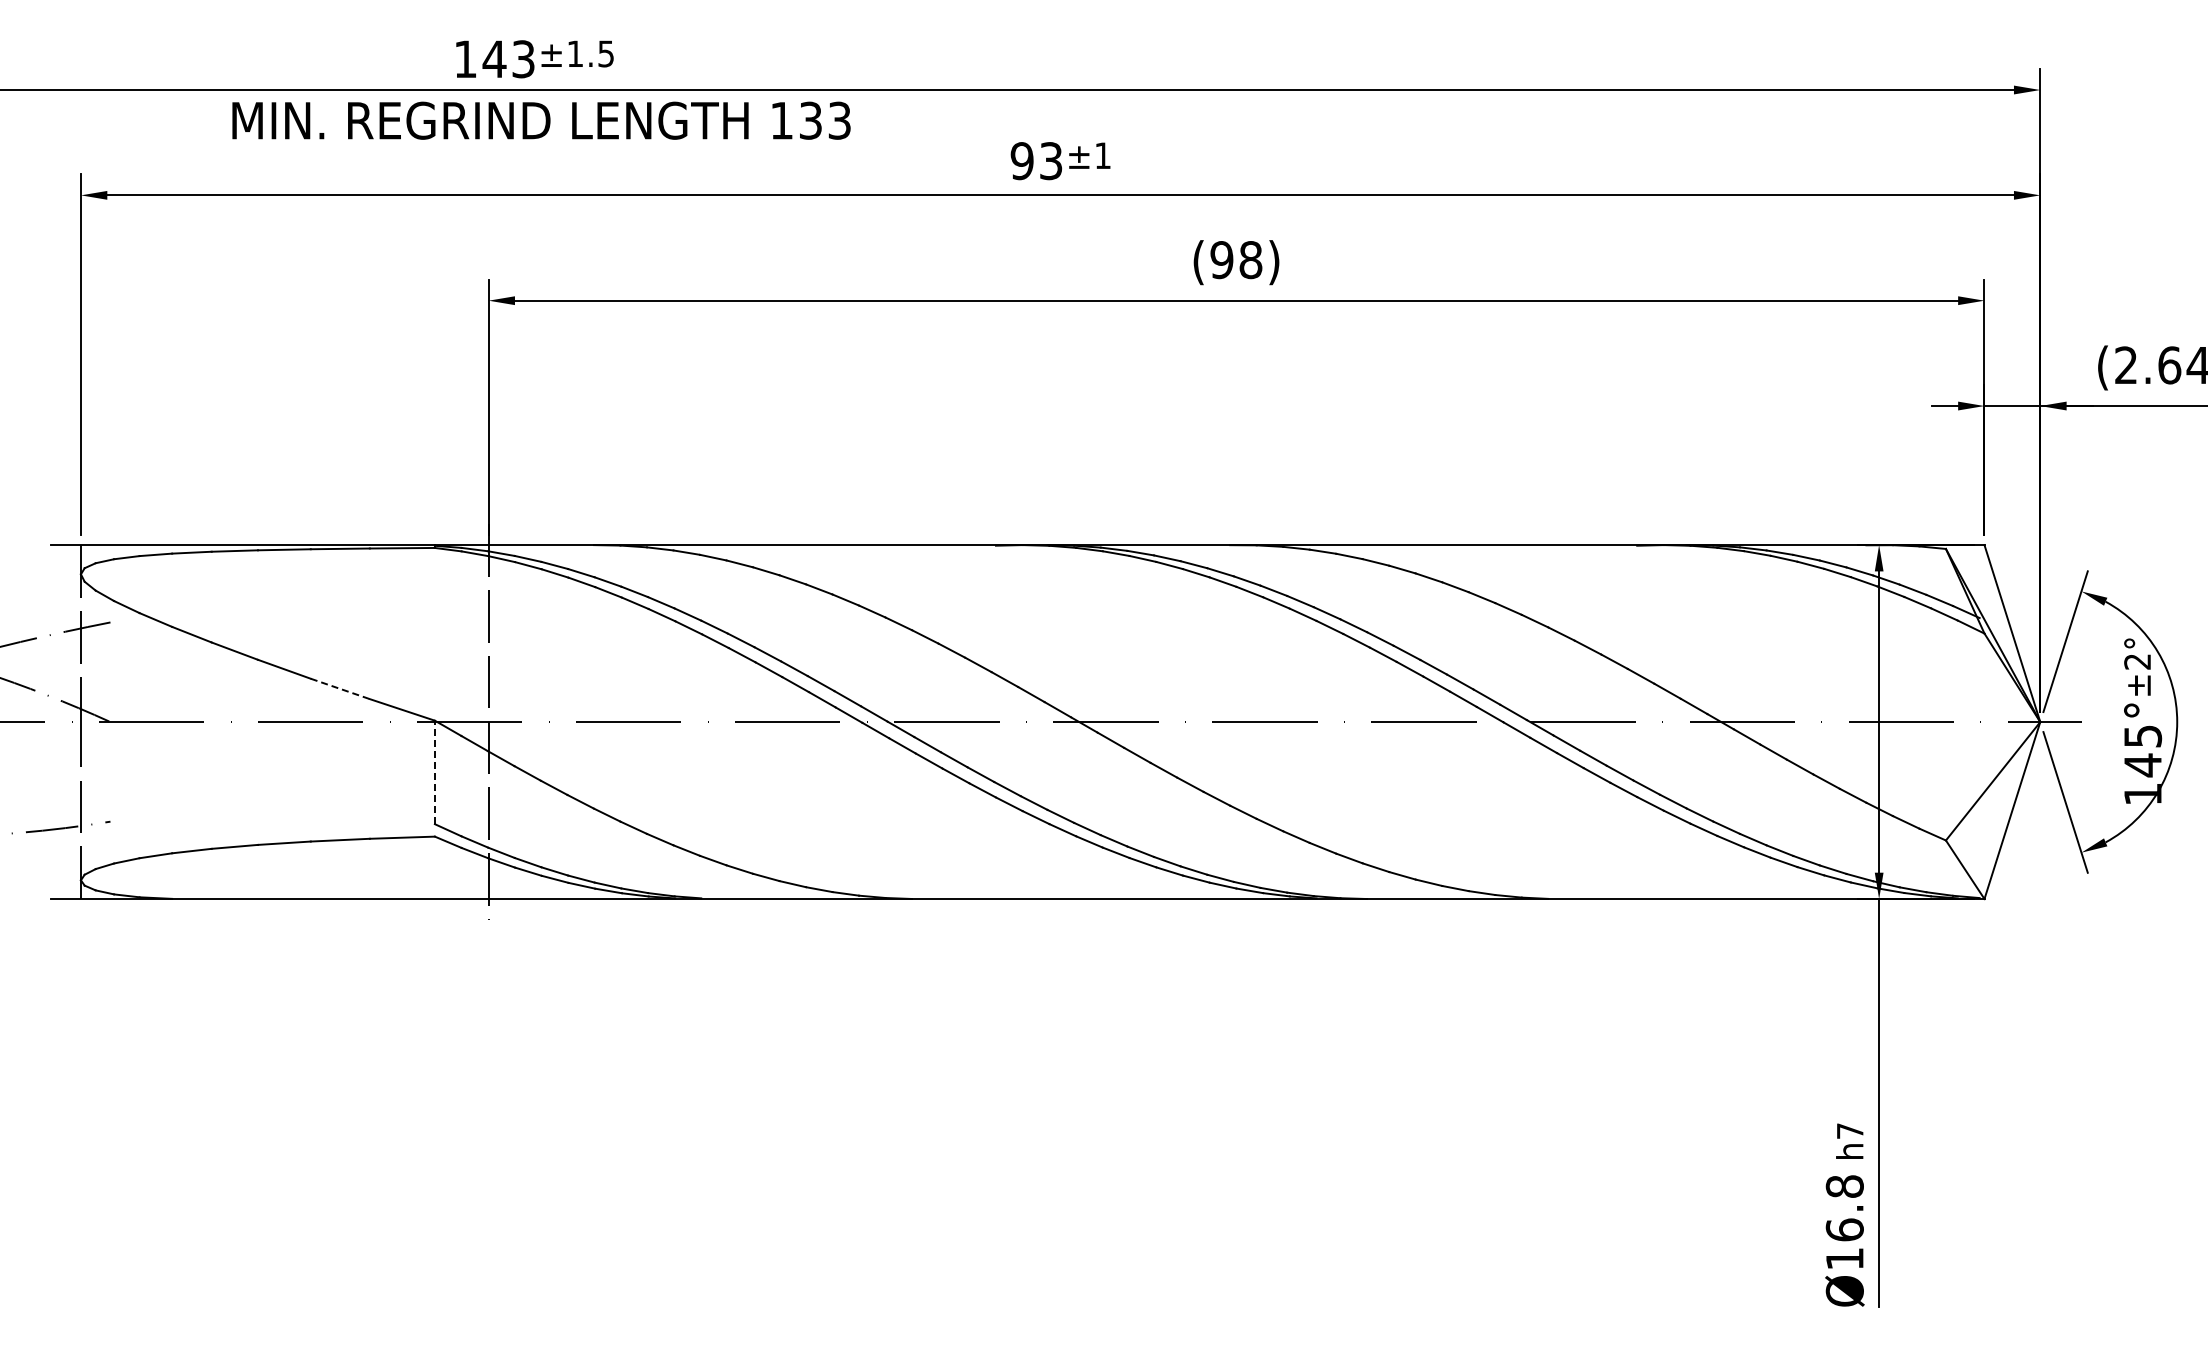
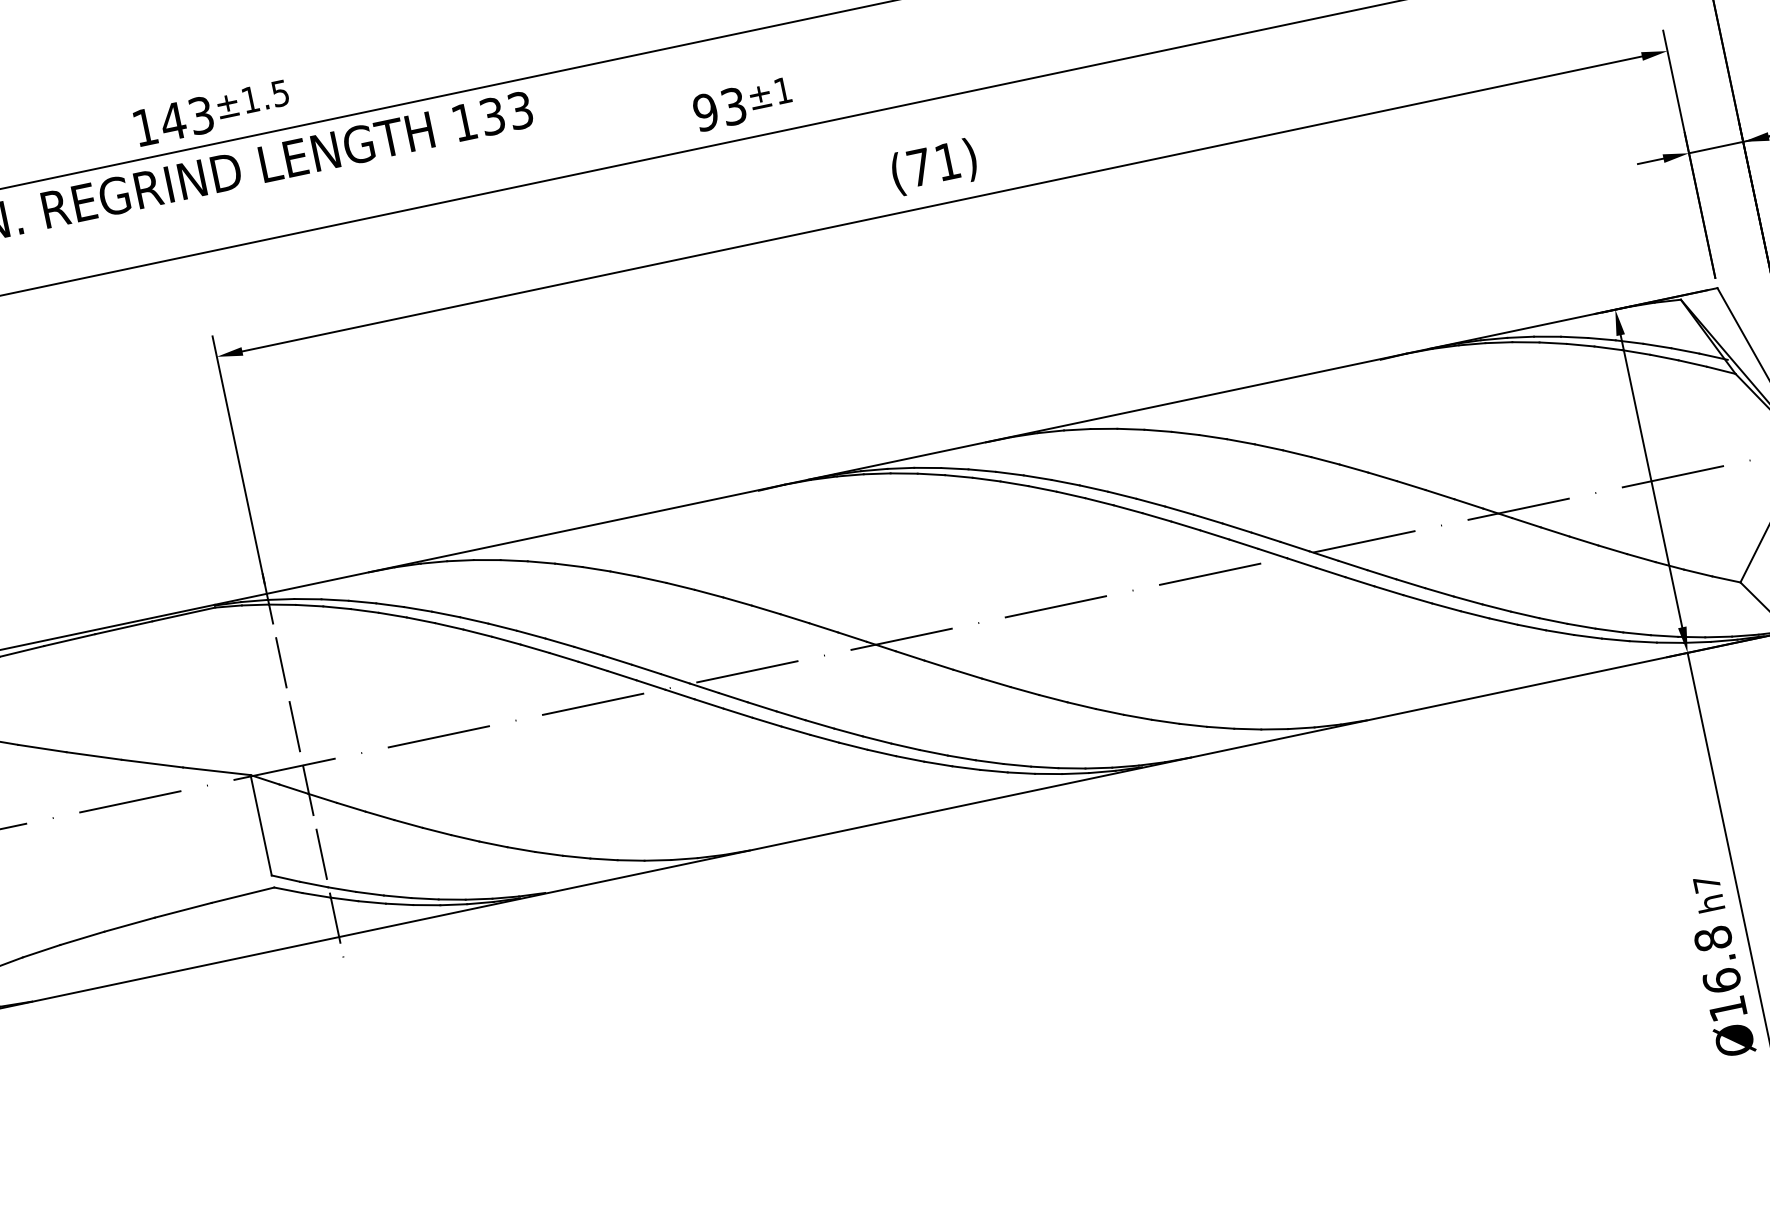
text: (1236, 260) -> (933, 164), (98) -> (71)
line: (340, 689) -> (152, 764), dashed -> solid
line: (434, 772) -> (260, 825), dashed -> solid

